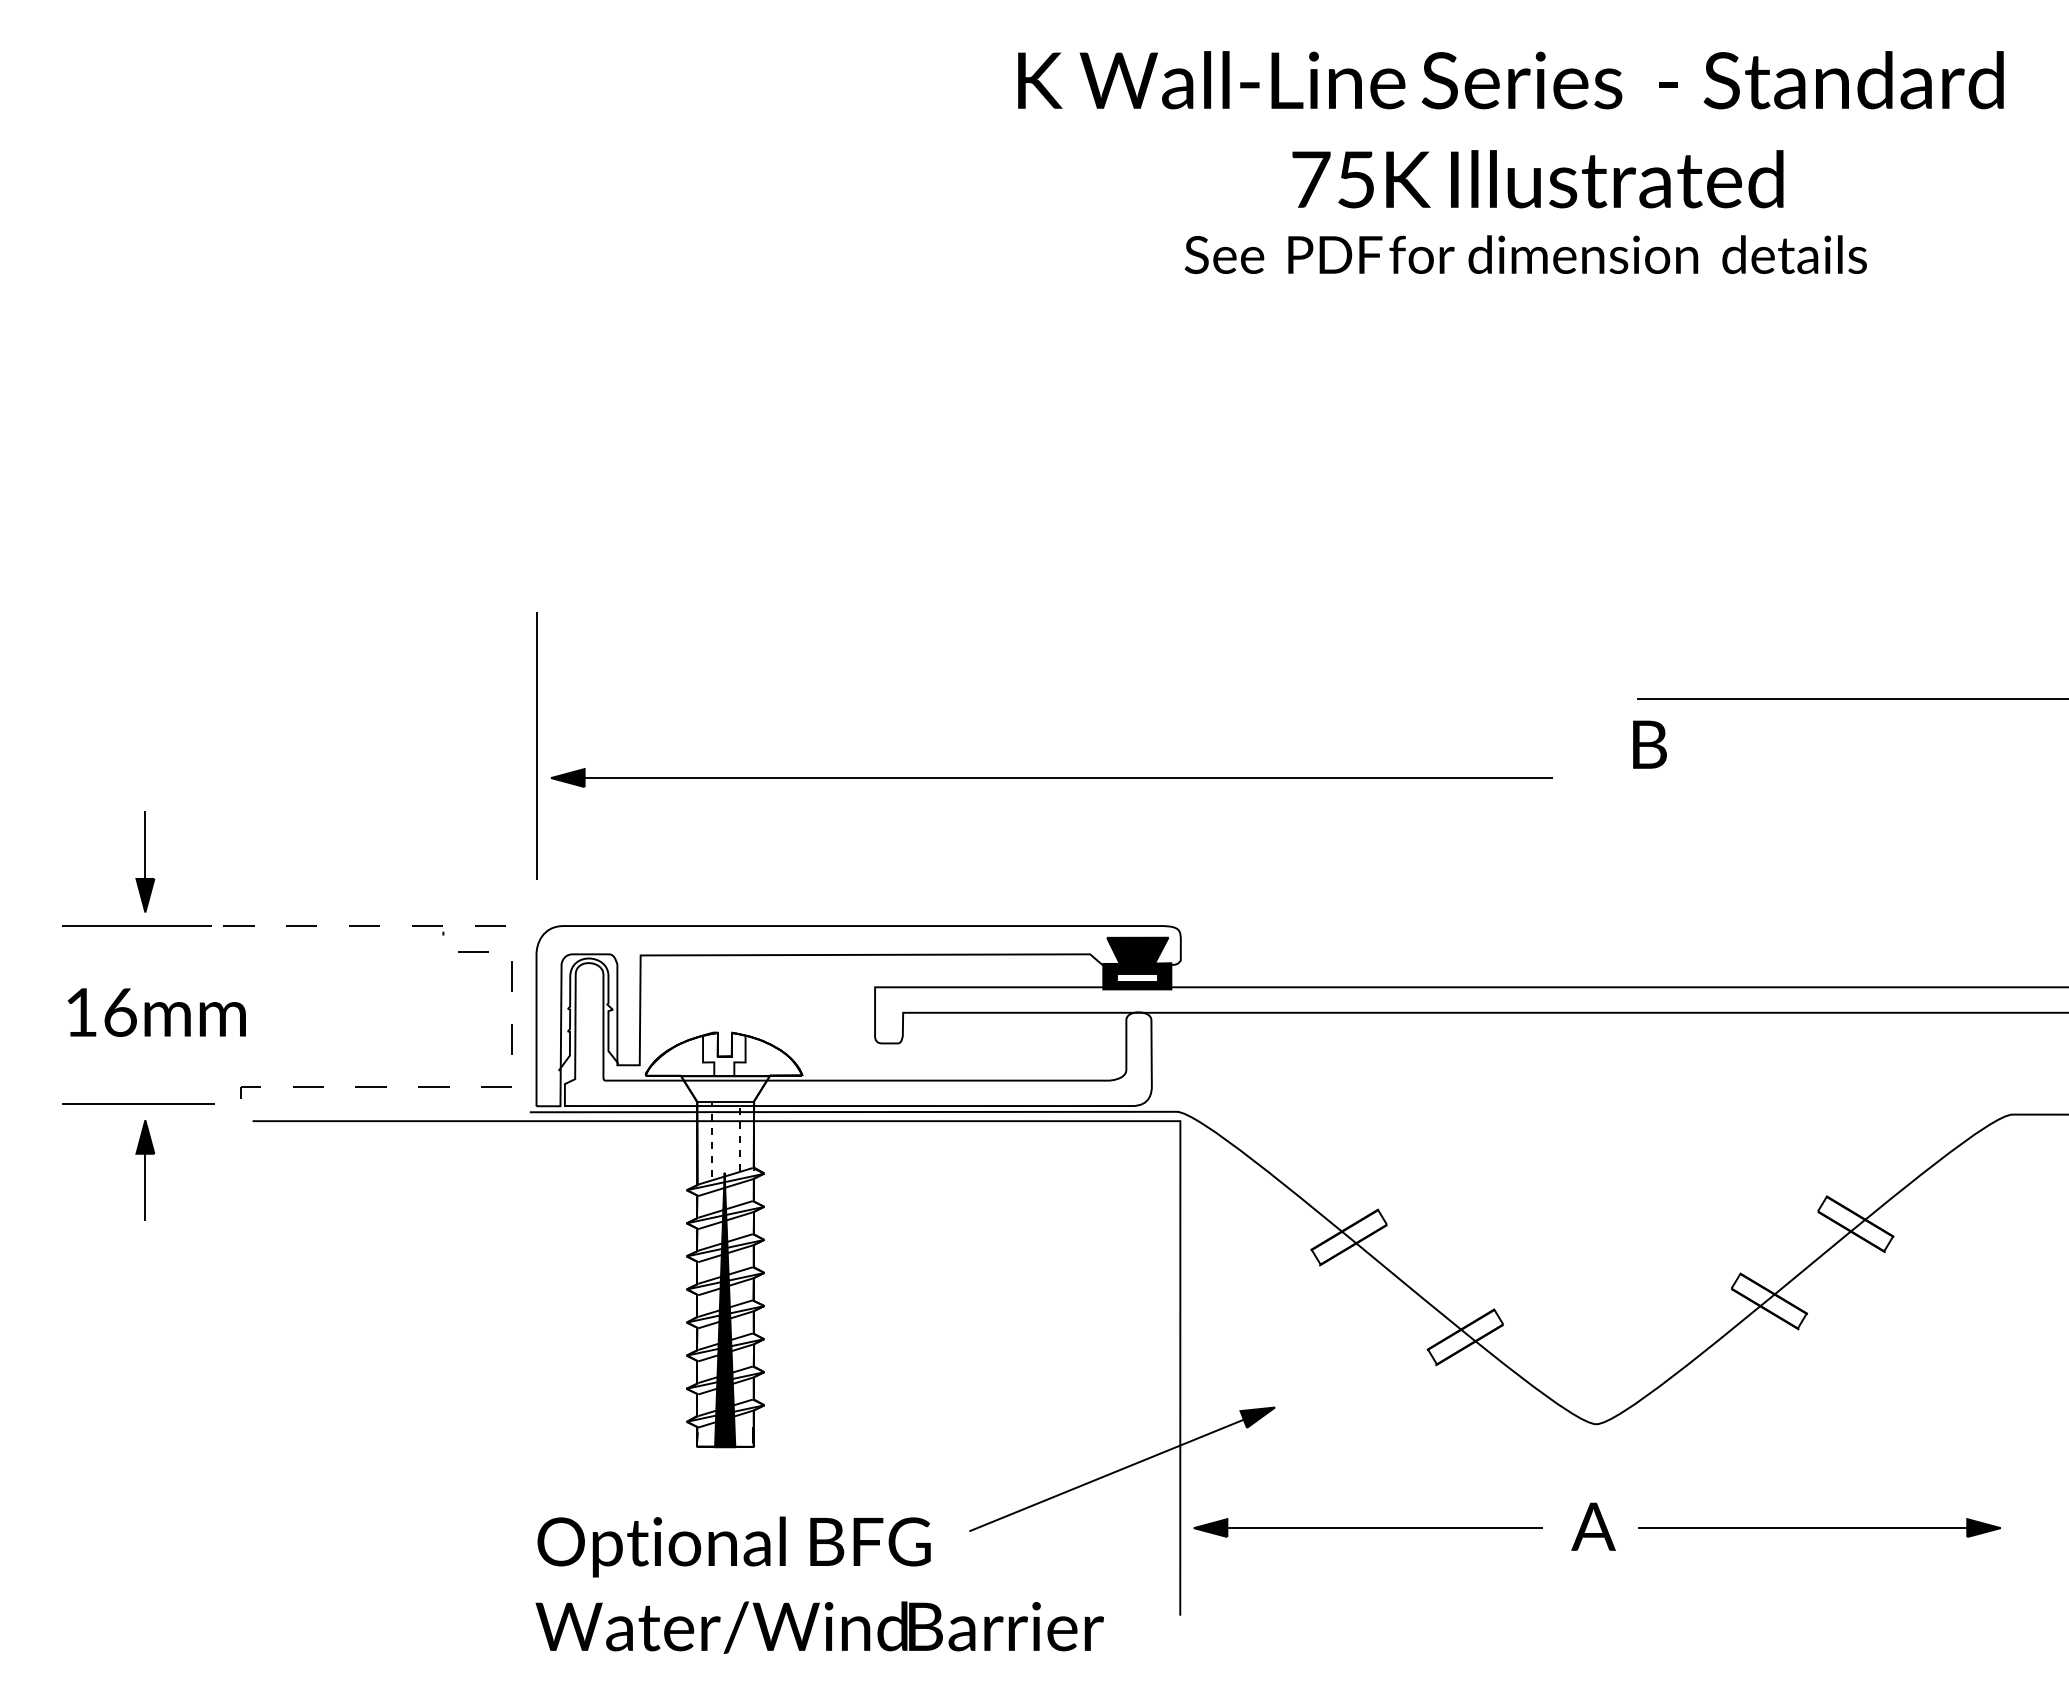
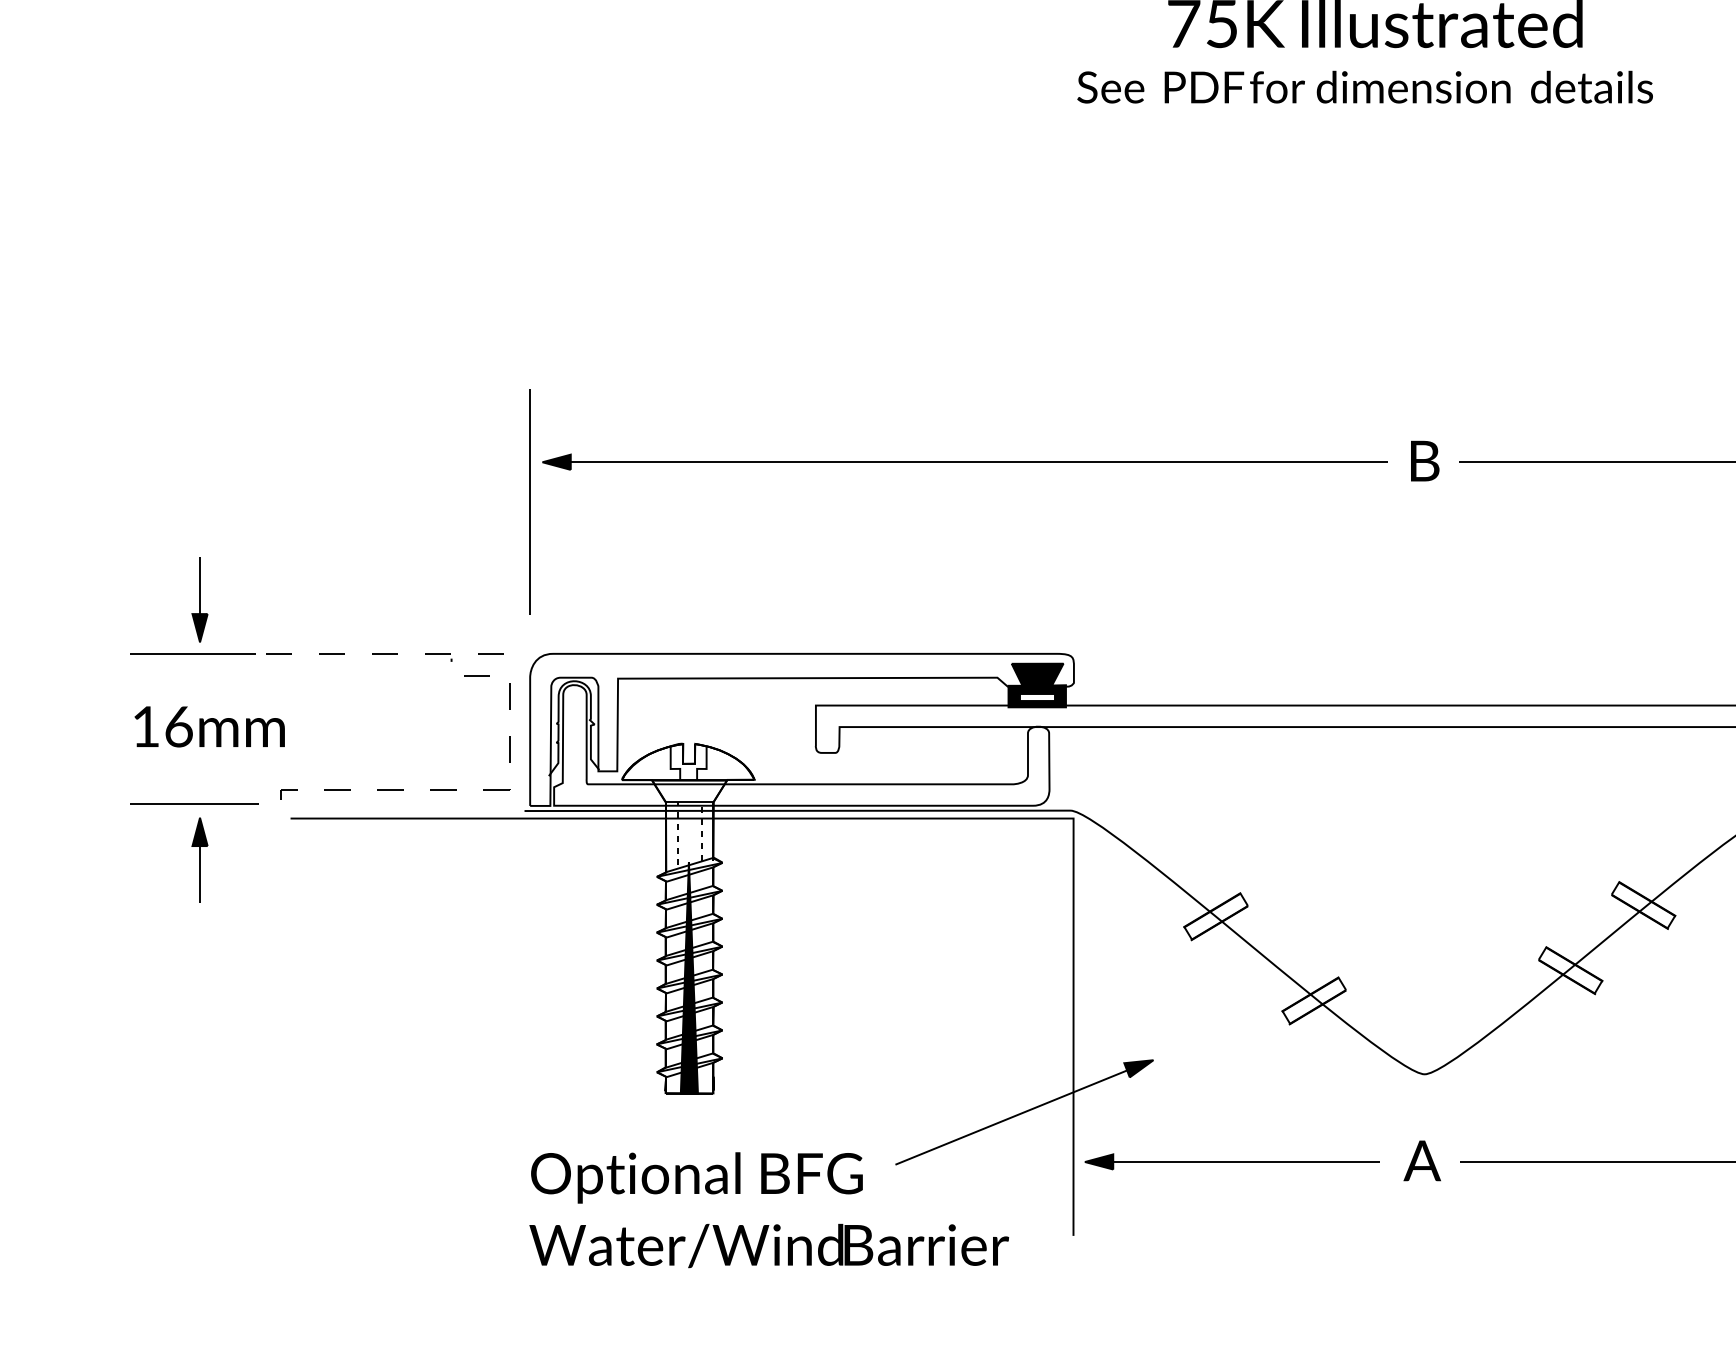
text: (1649, 744) -> (1424, 460), moved
part: (1051, 777) -> (964, 461), moved

